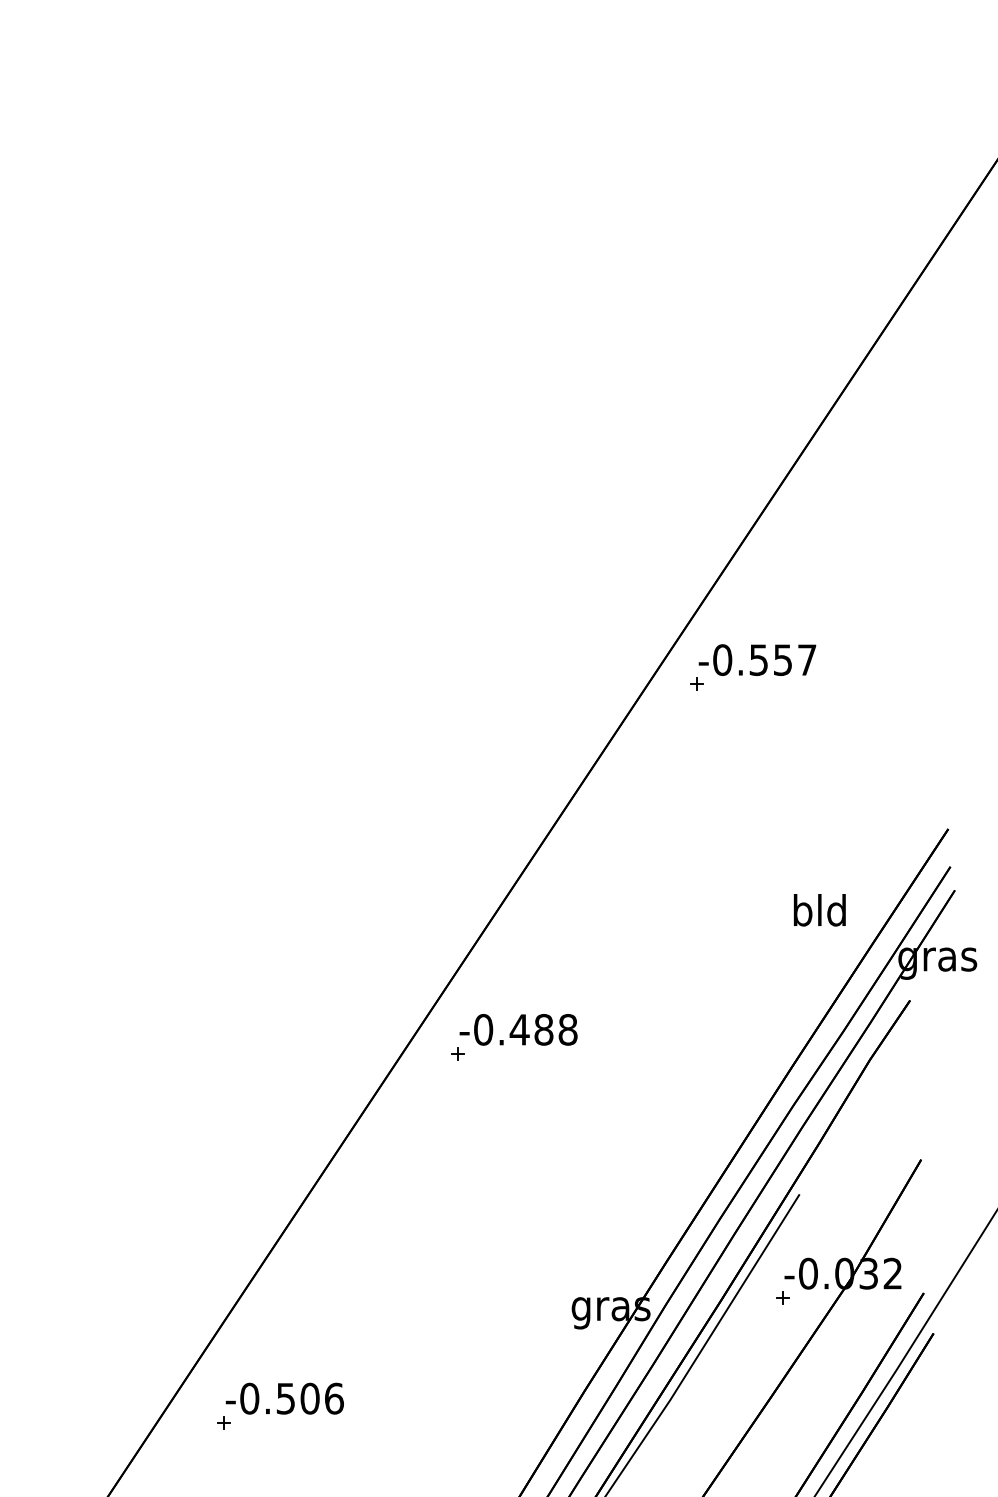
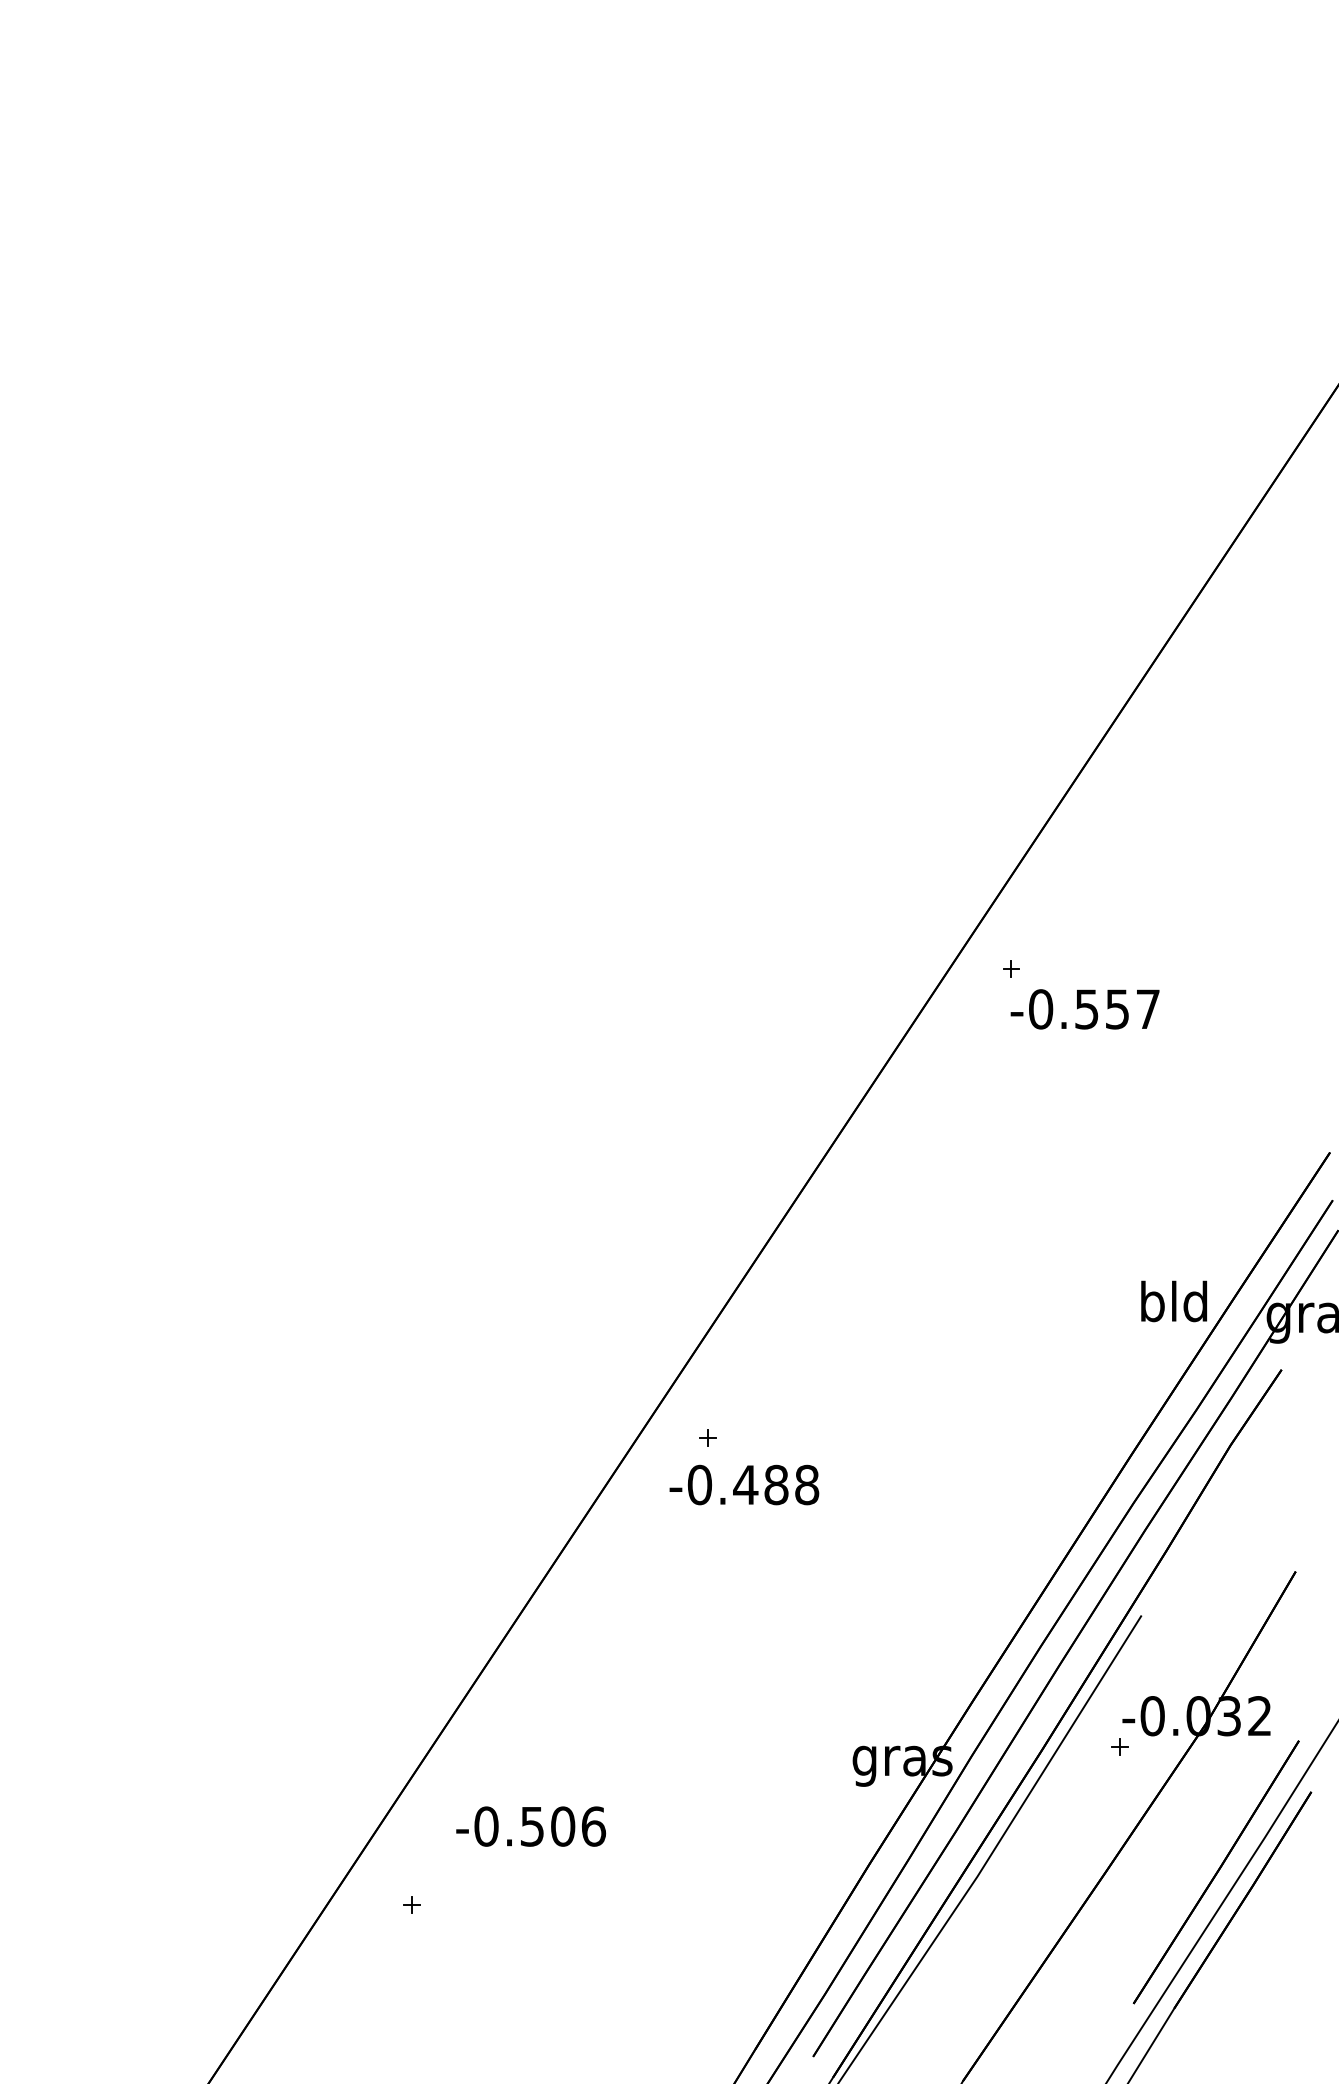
text: (756, 660) -> (1084, 1009), moved
text: (819, 910) -> (1173, 1301), moved
text: (518, 1029) -> (744, 1484), moved
text: (285, 1398) -> (531, 1826), moved

